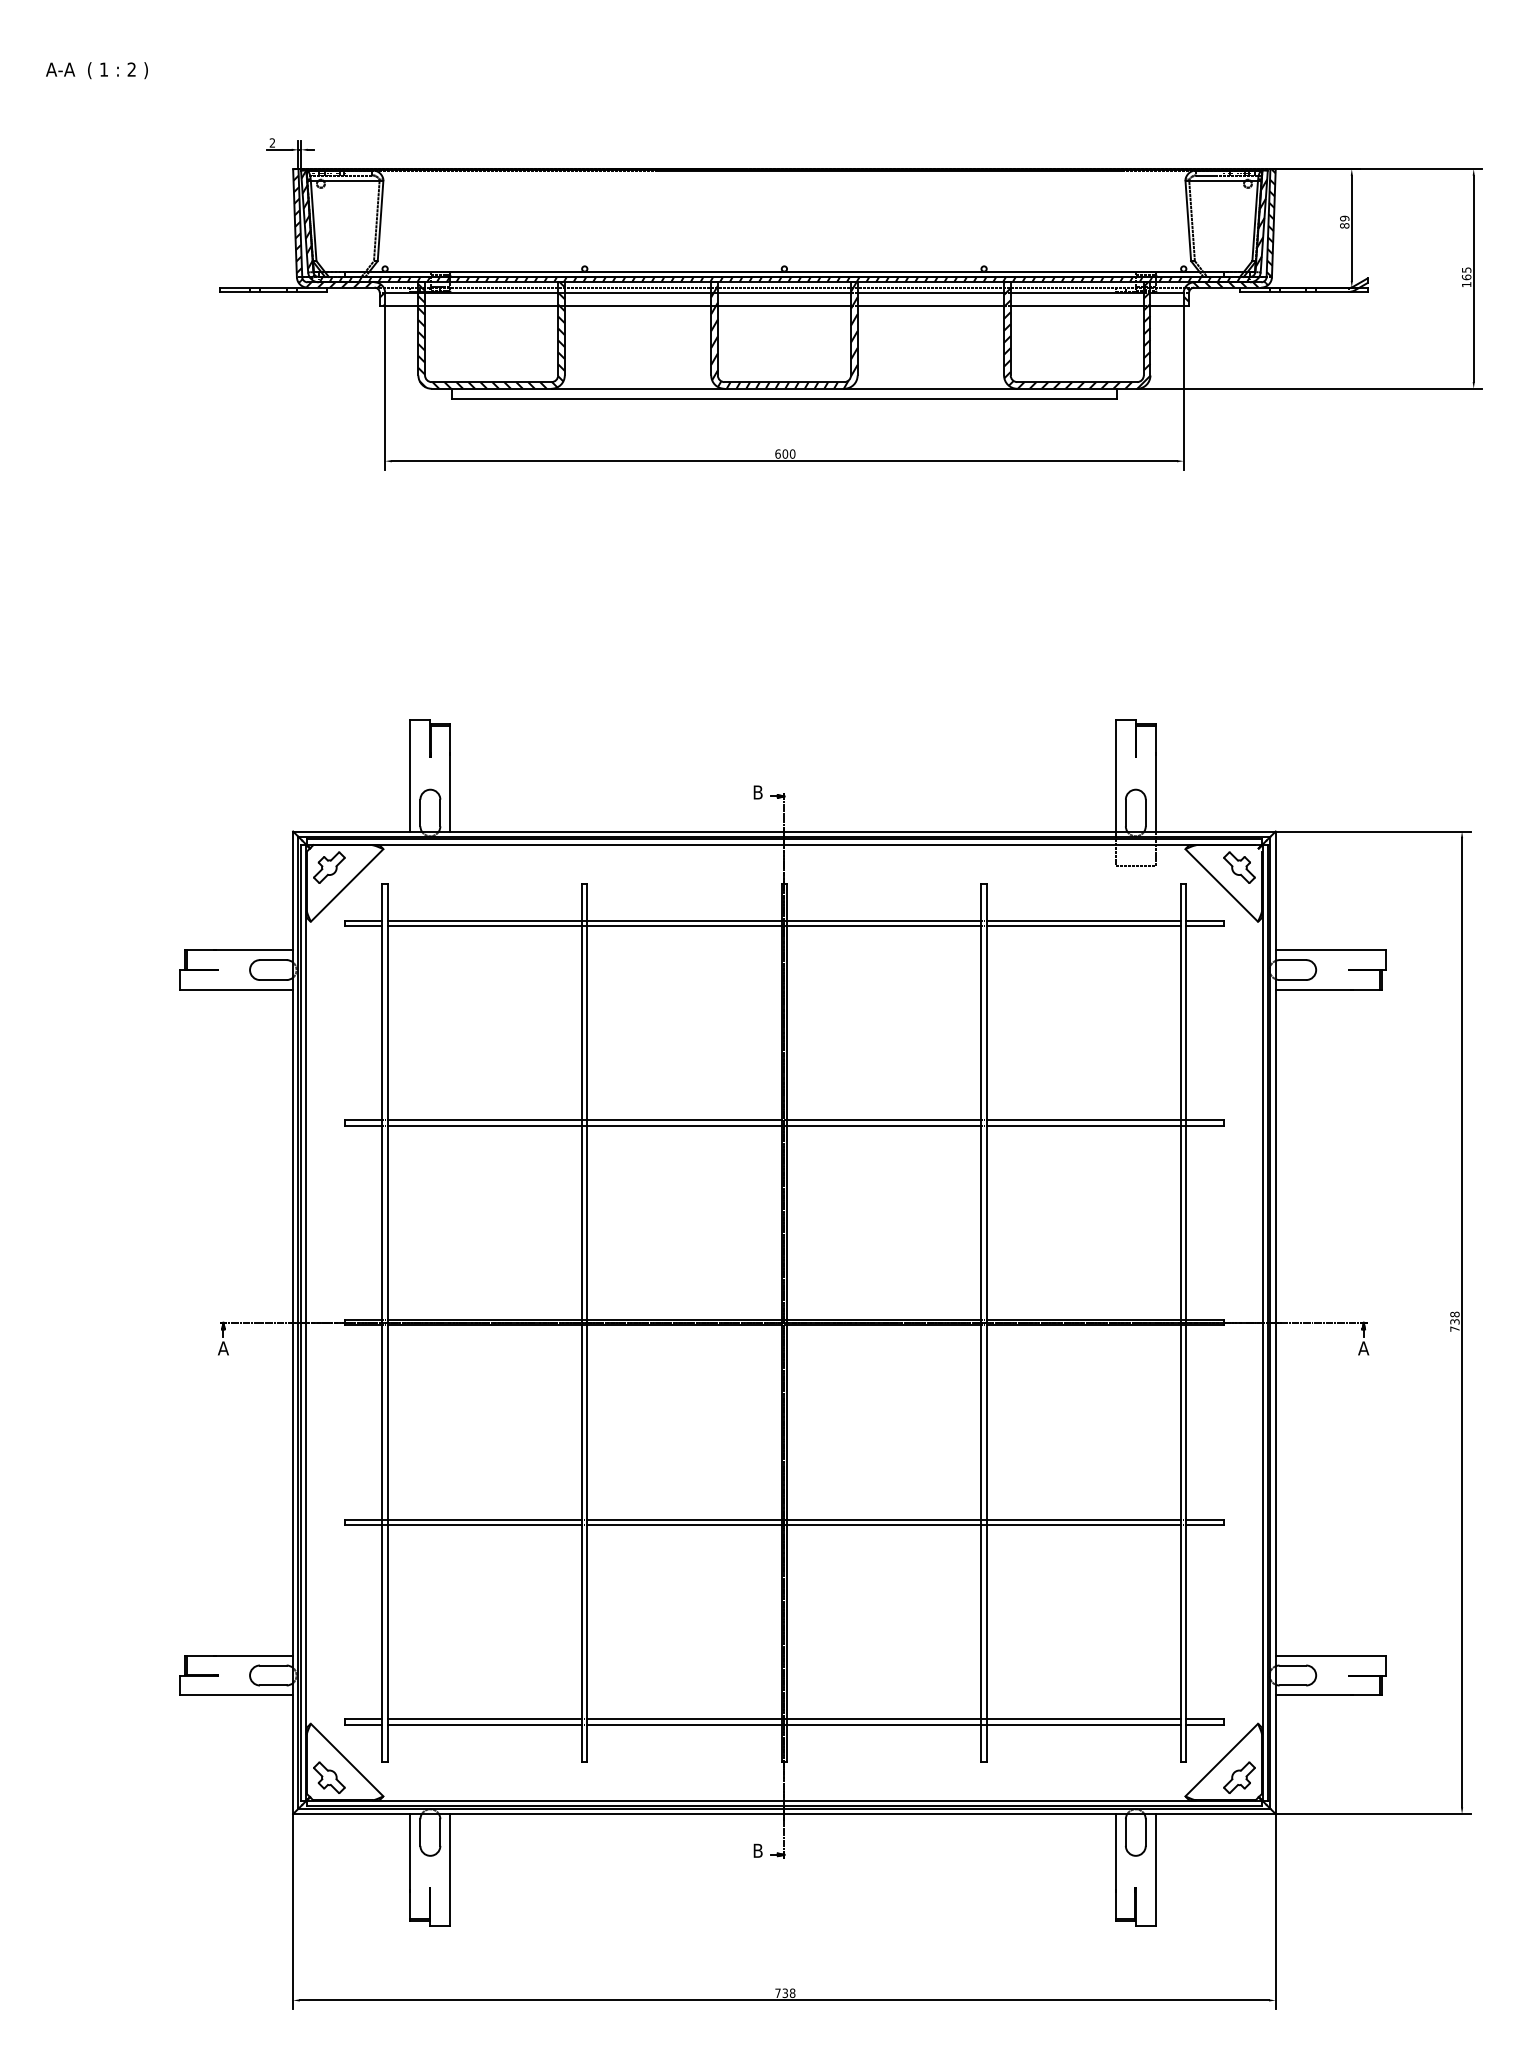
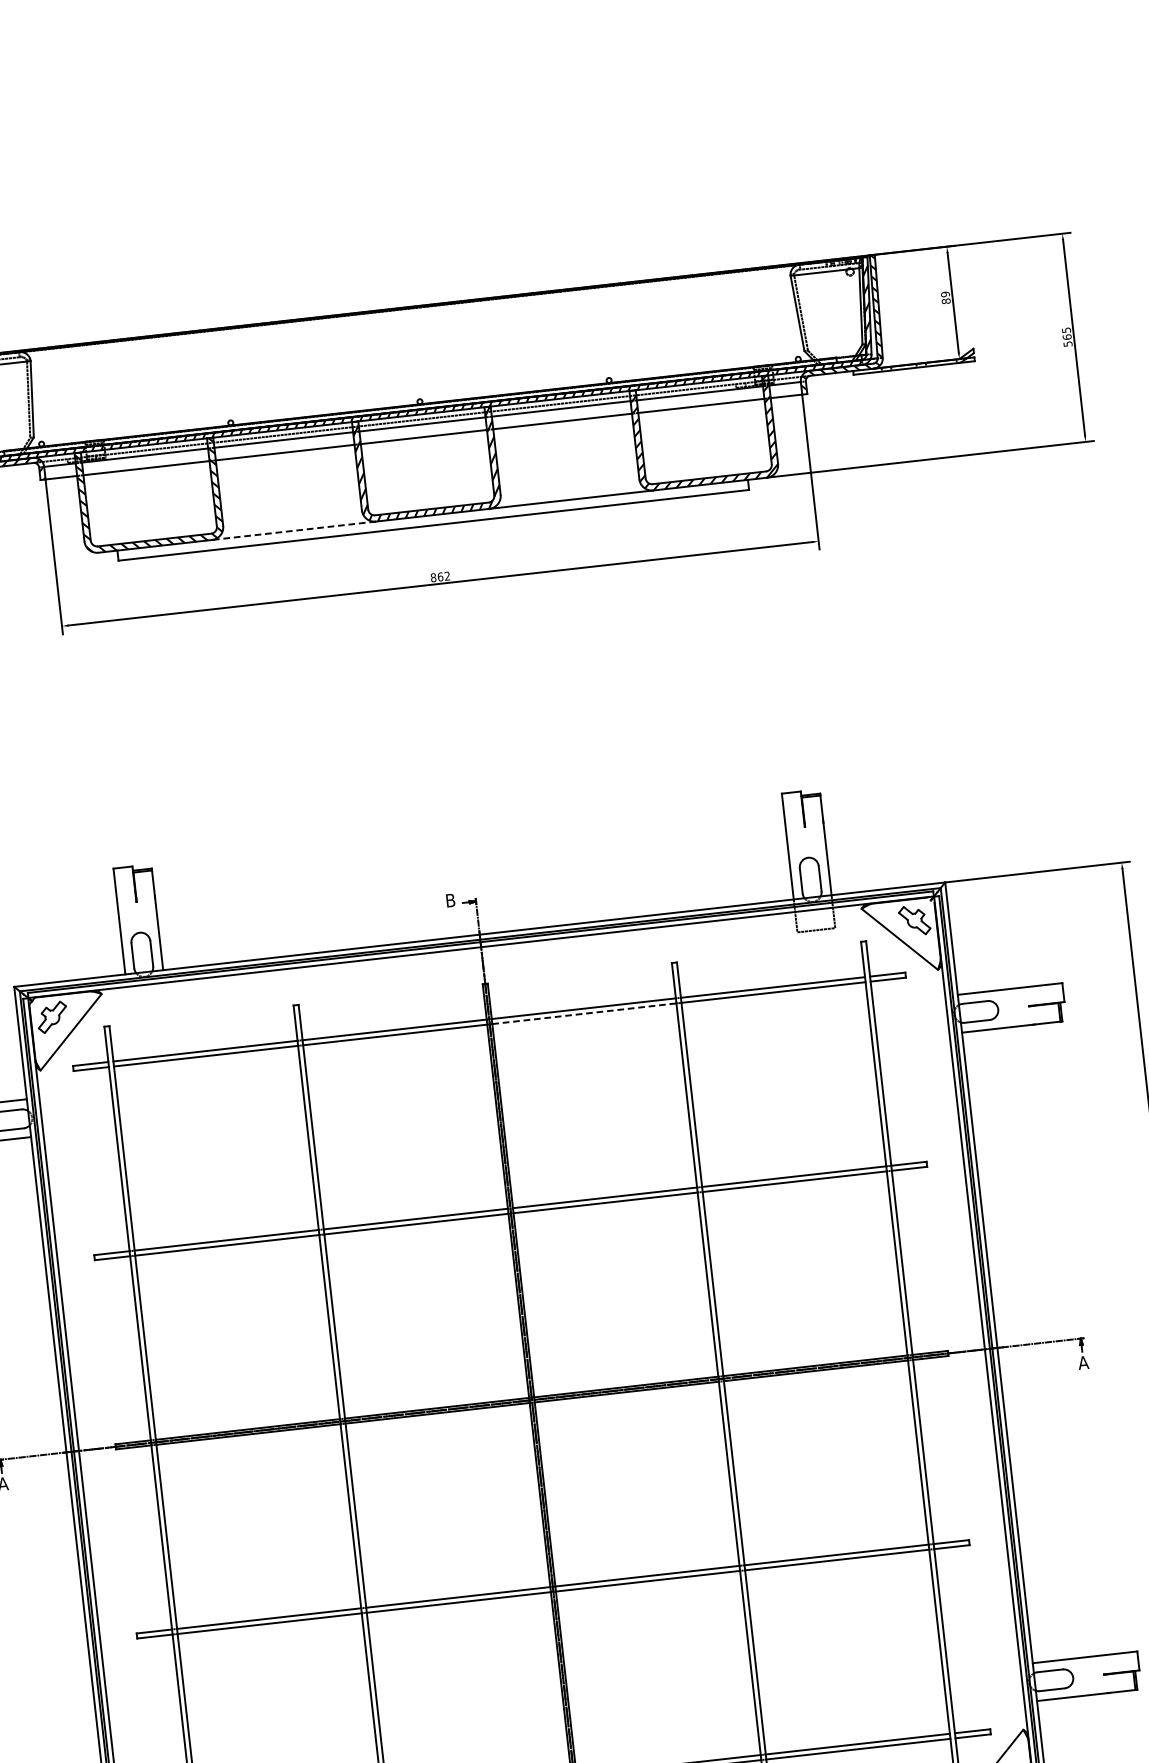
text: (1466, 284) -> (1067, 343), 165 -> 565
line: (638, 388) -> (294, 530), solid -> dashed
text: (785, 453) -> (440, 576), 600 -> 862
line: (884, 926) -> (584, 1014), solid -> dashed

